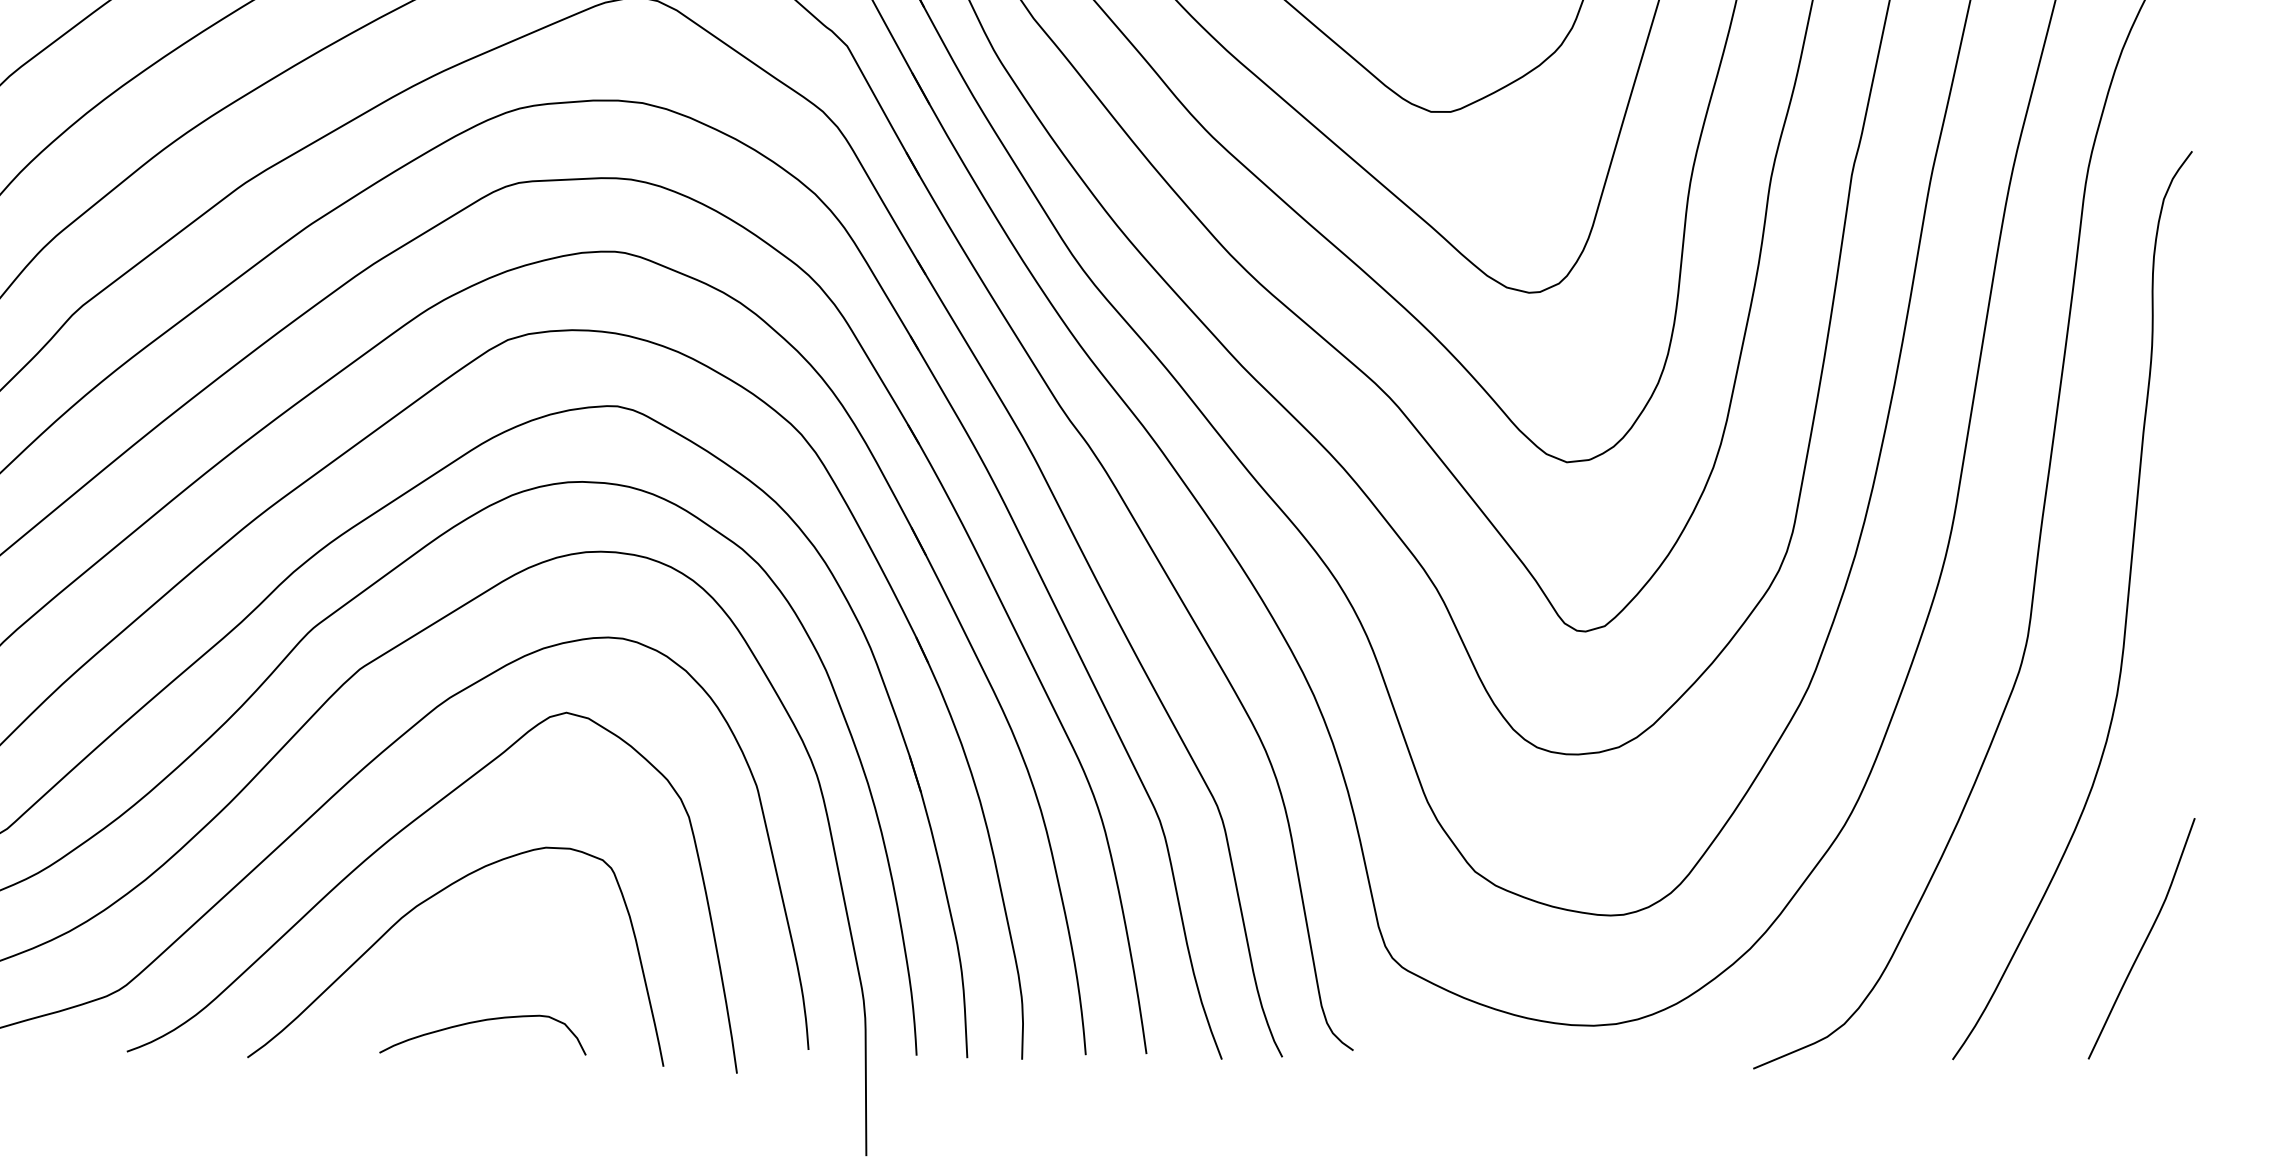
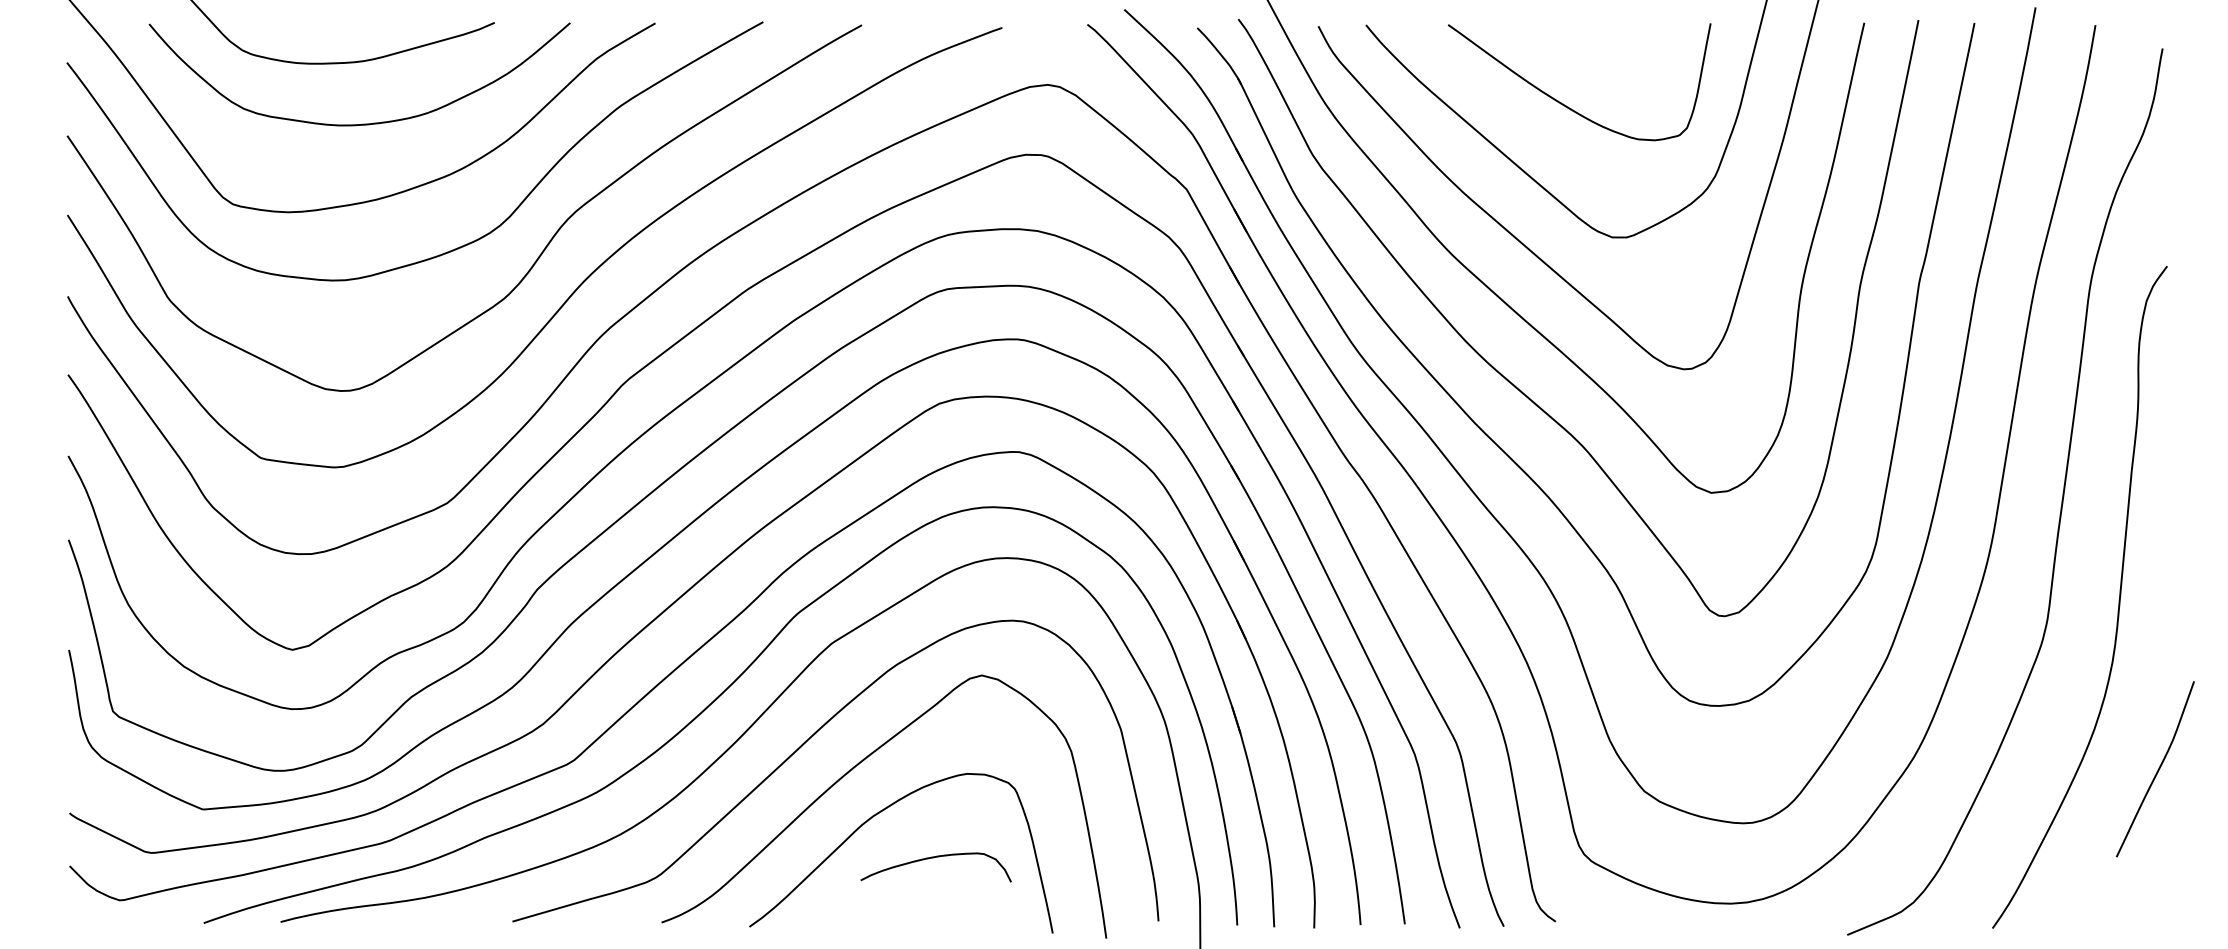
curve: (2144, 939) -> (2157, 769), moved
curve: (480, 1022) -> (934, 858), moved

